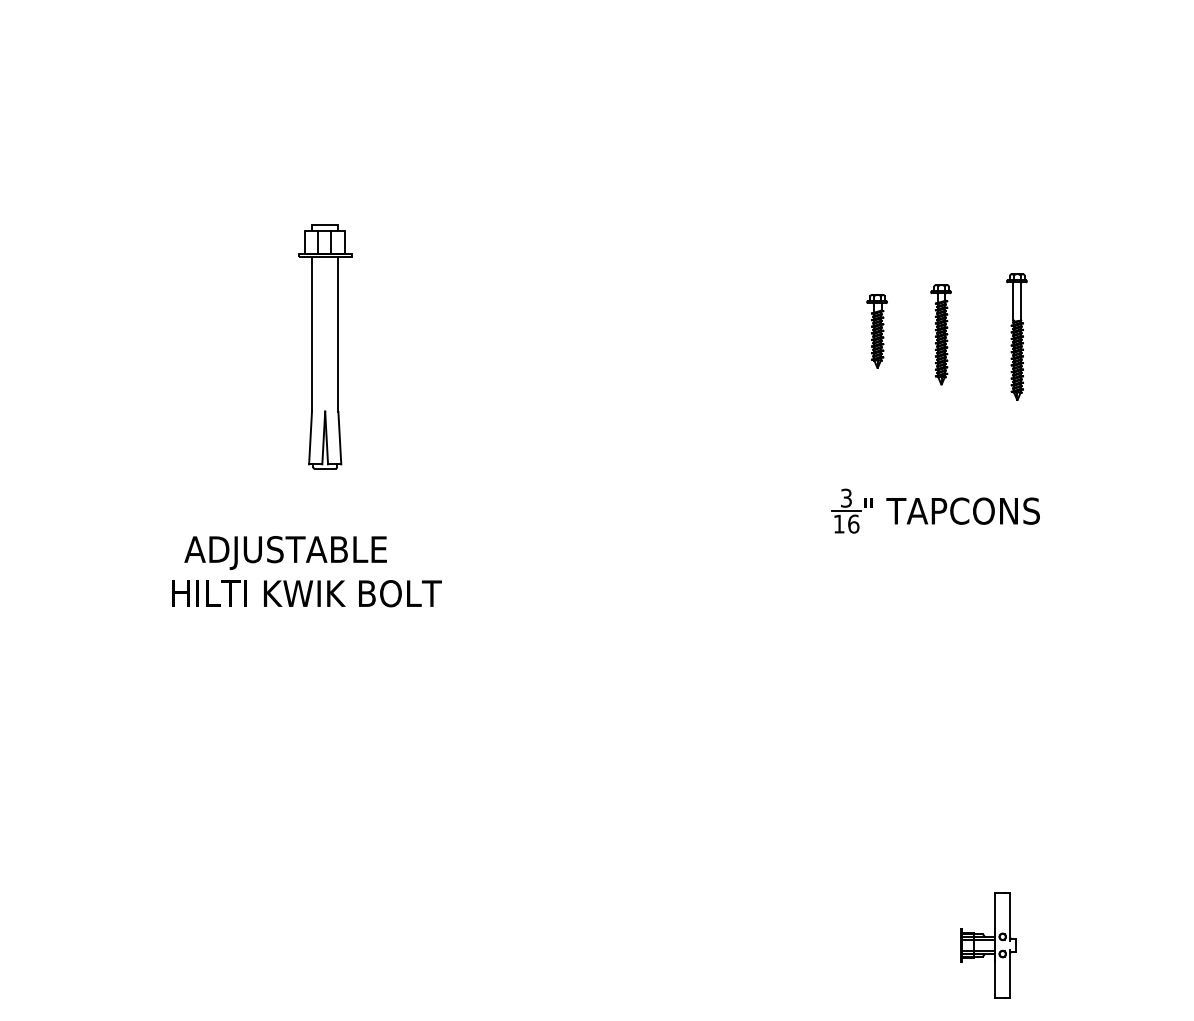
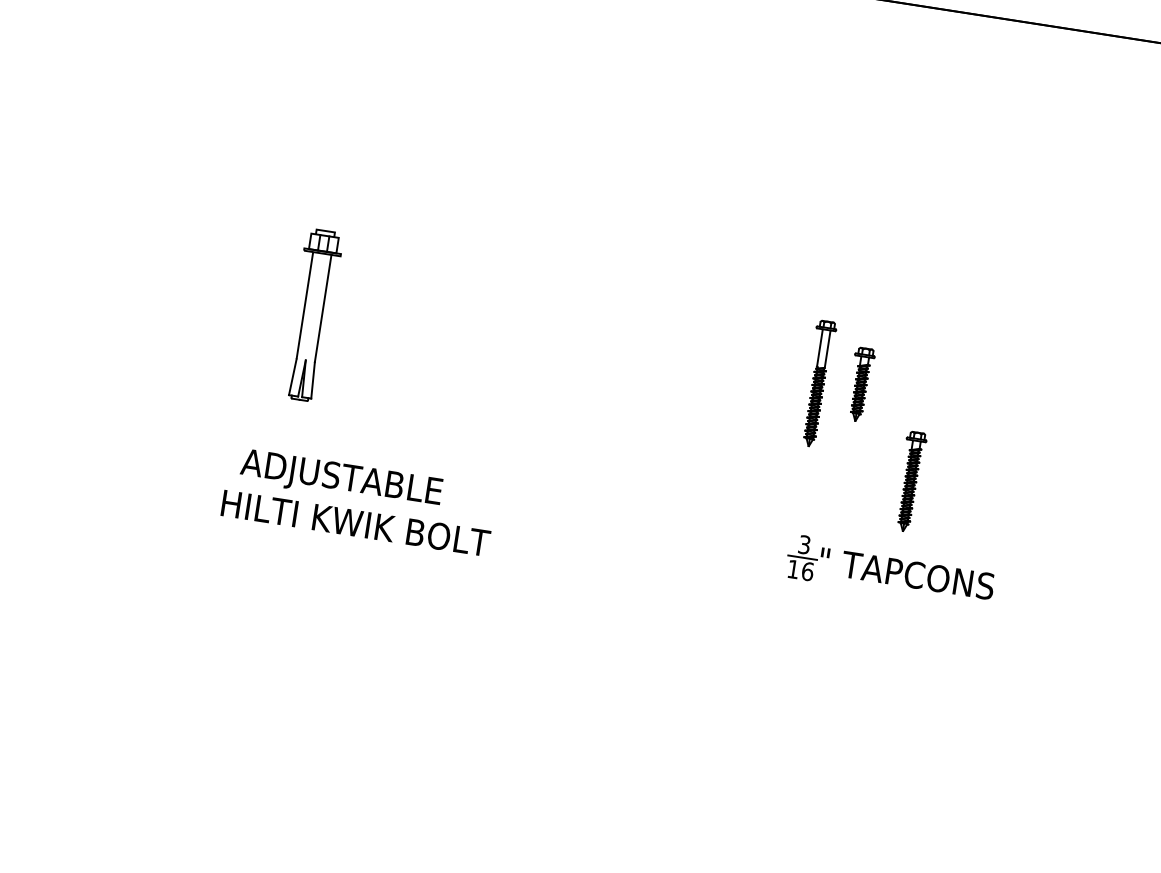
part: (940, 334) -> (909, 481), moved
part: (1016, 336) -> (817, 383), moved
part: (325, 346) -> (312, 315), size x0.7
text: (306, 571) -> (359, 501), moved

